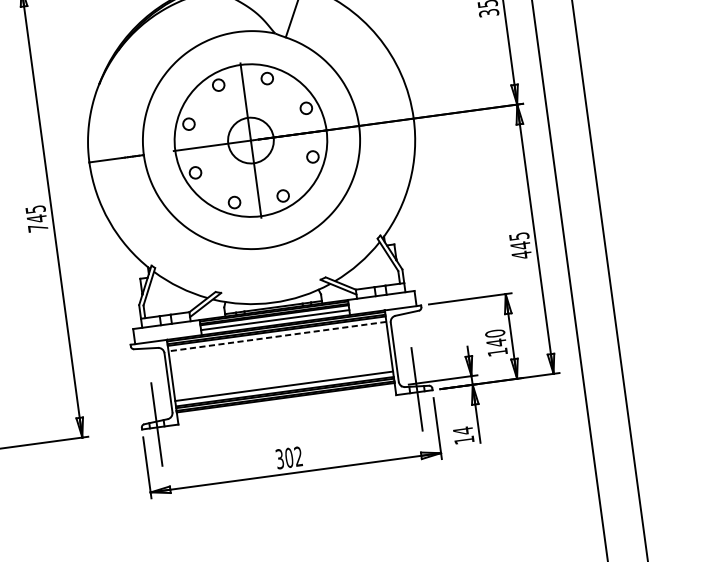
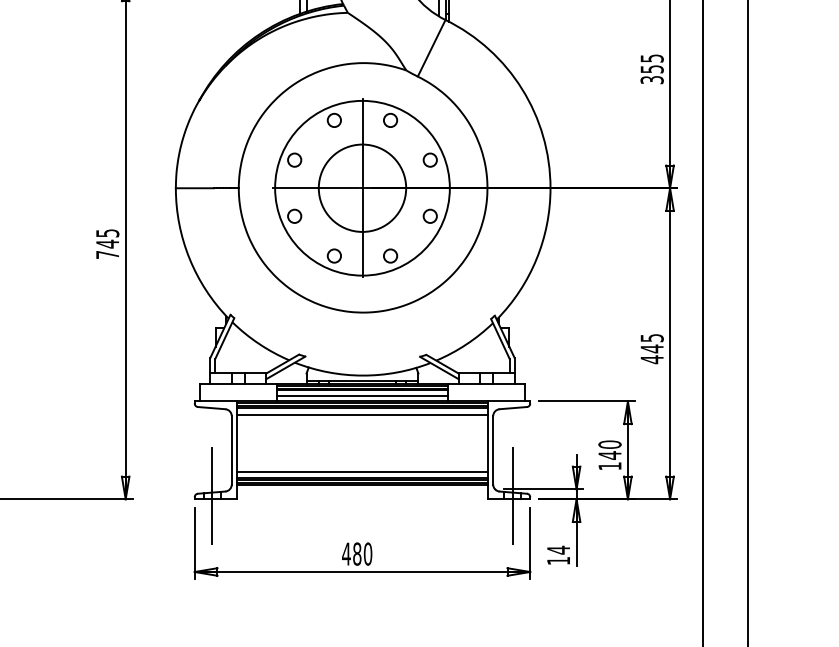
circle: (250, 139) -> (362, 187), size x1.67
line: (277, 336) -> (362, 414), dashed -> solid
text: (289, 457) -> (357, 553), 302 -> 480

